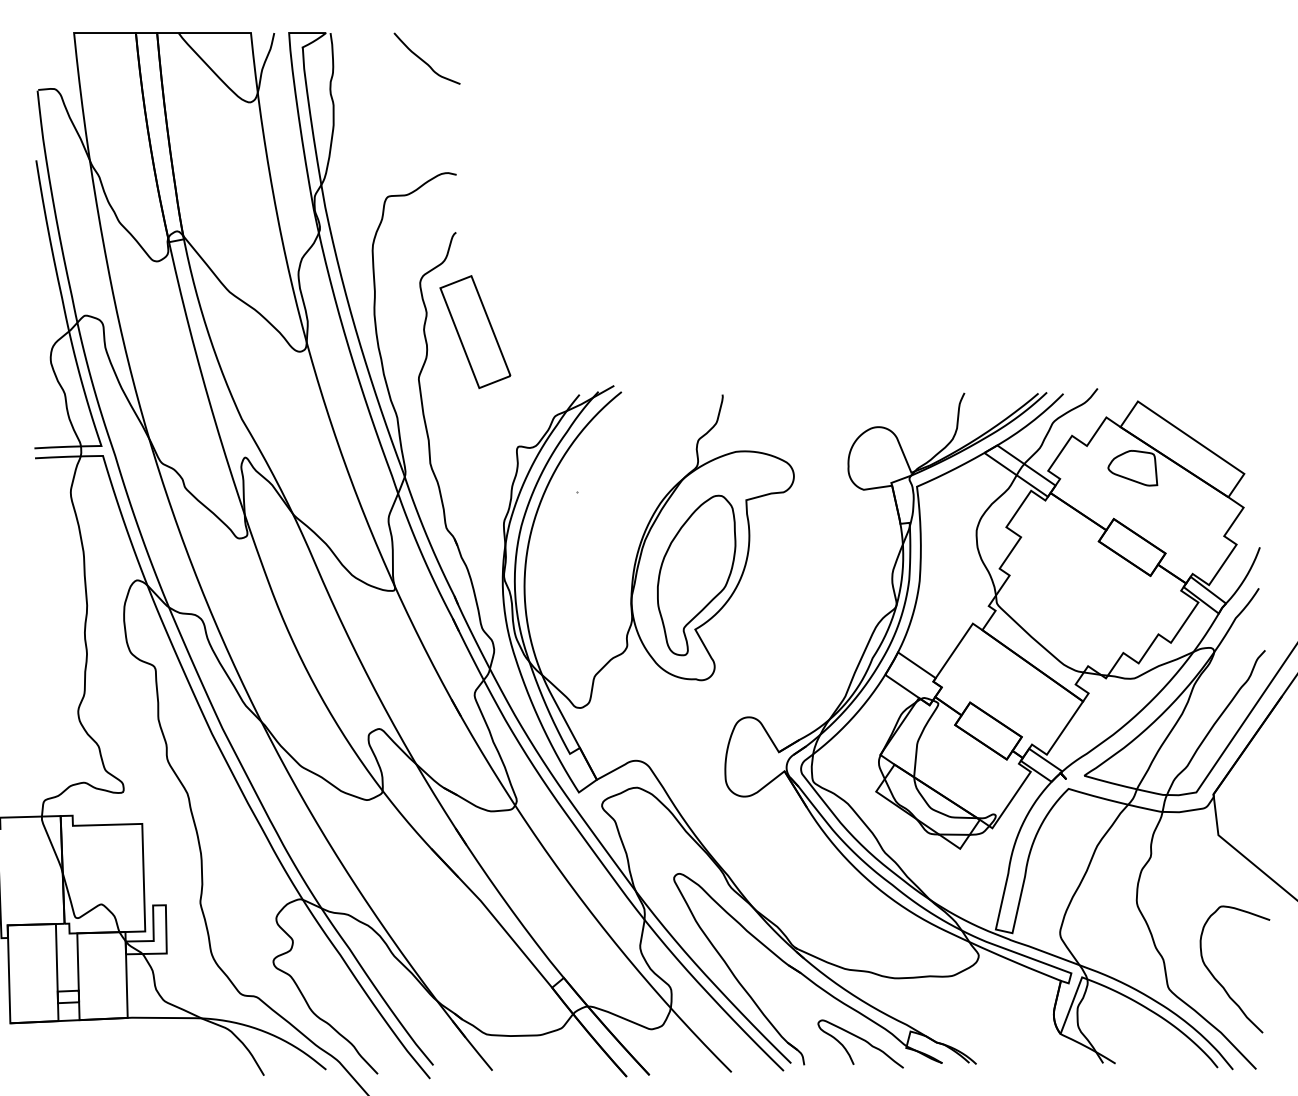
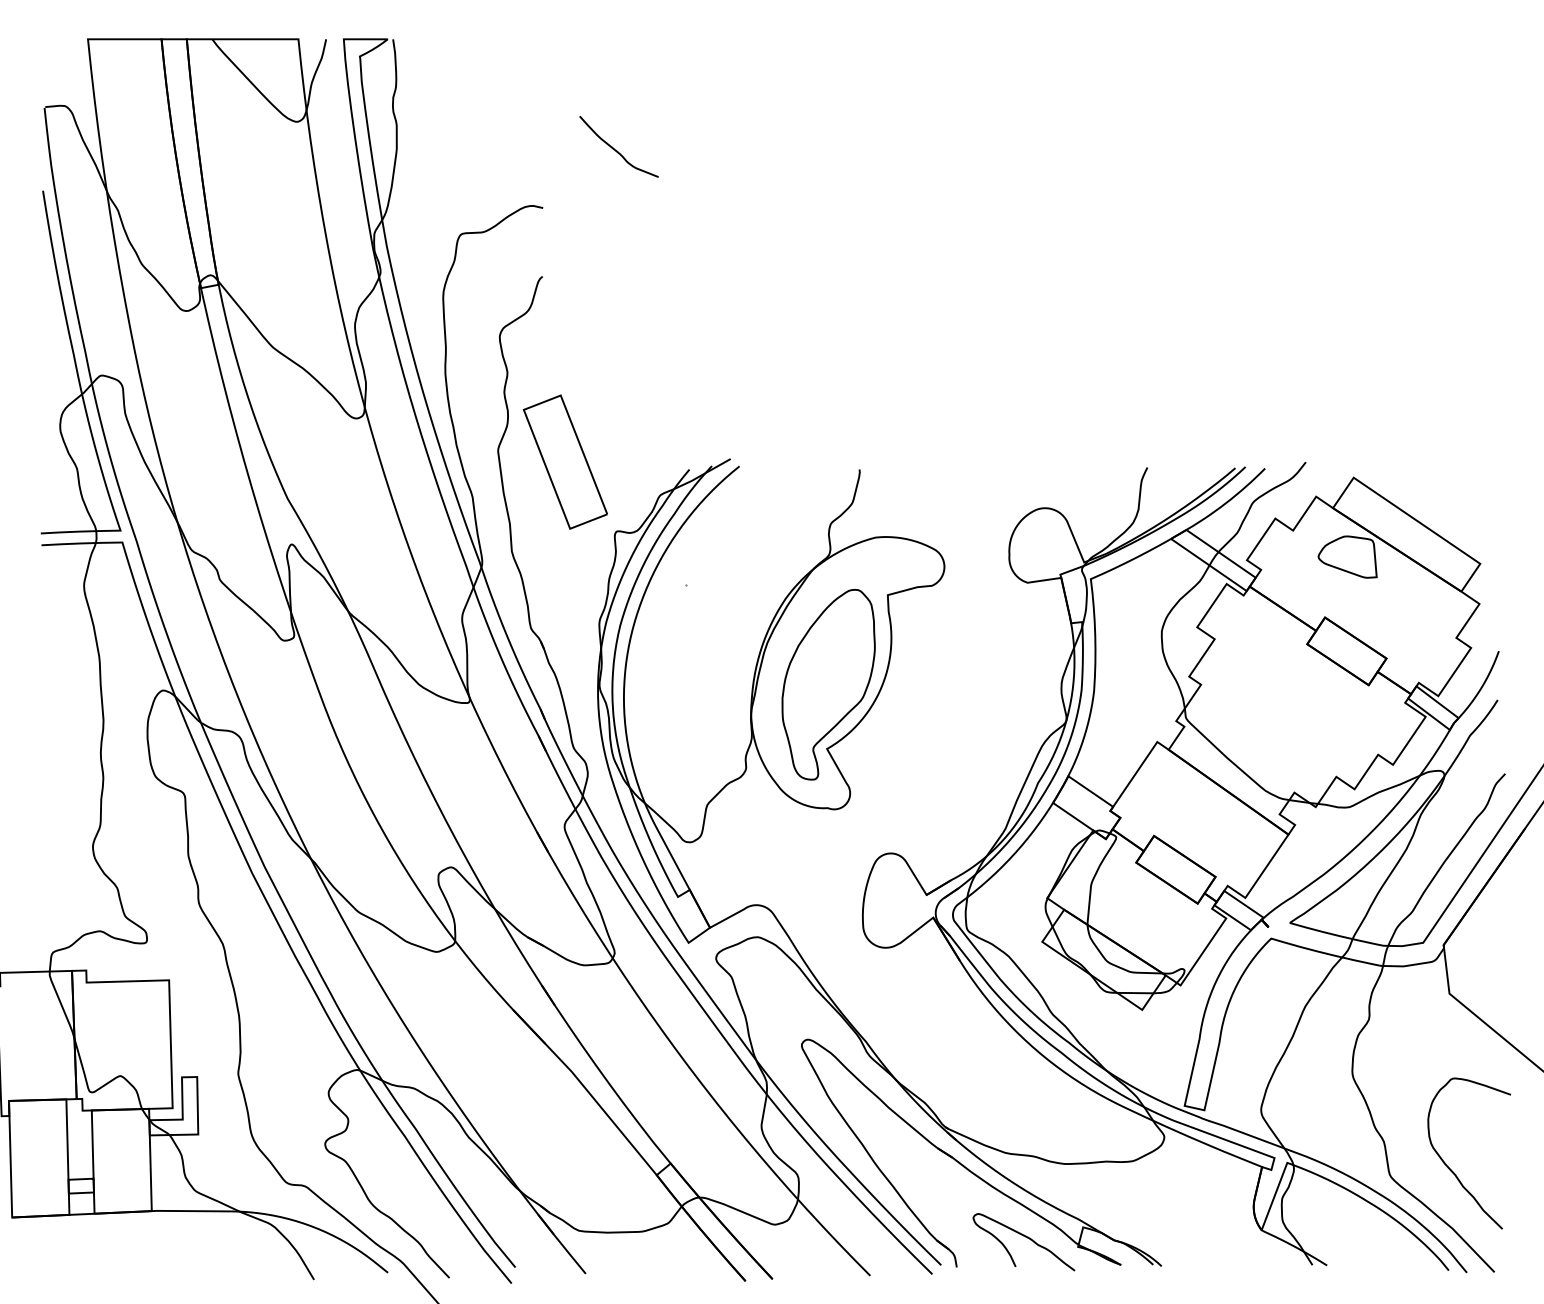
curve: (425, 61) -> (617, 150), moved
part: (474, 331) -> (564, 461), moved

